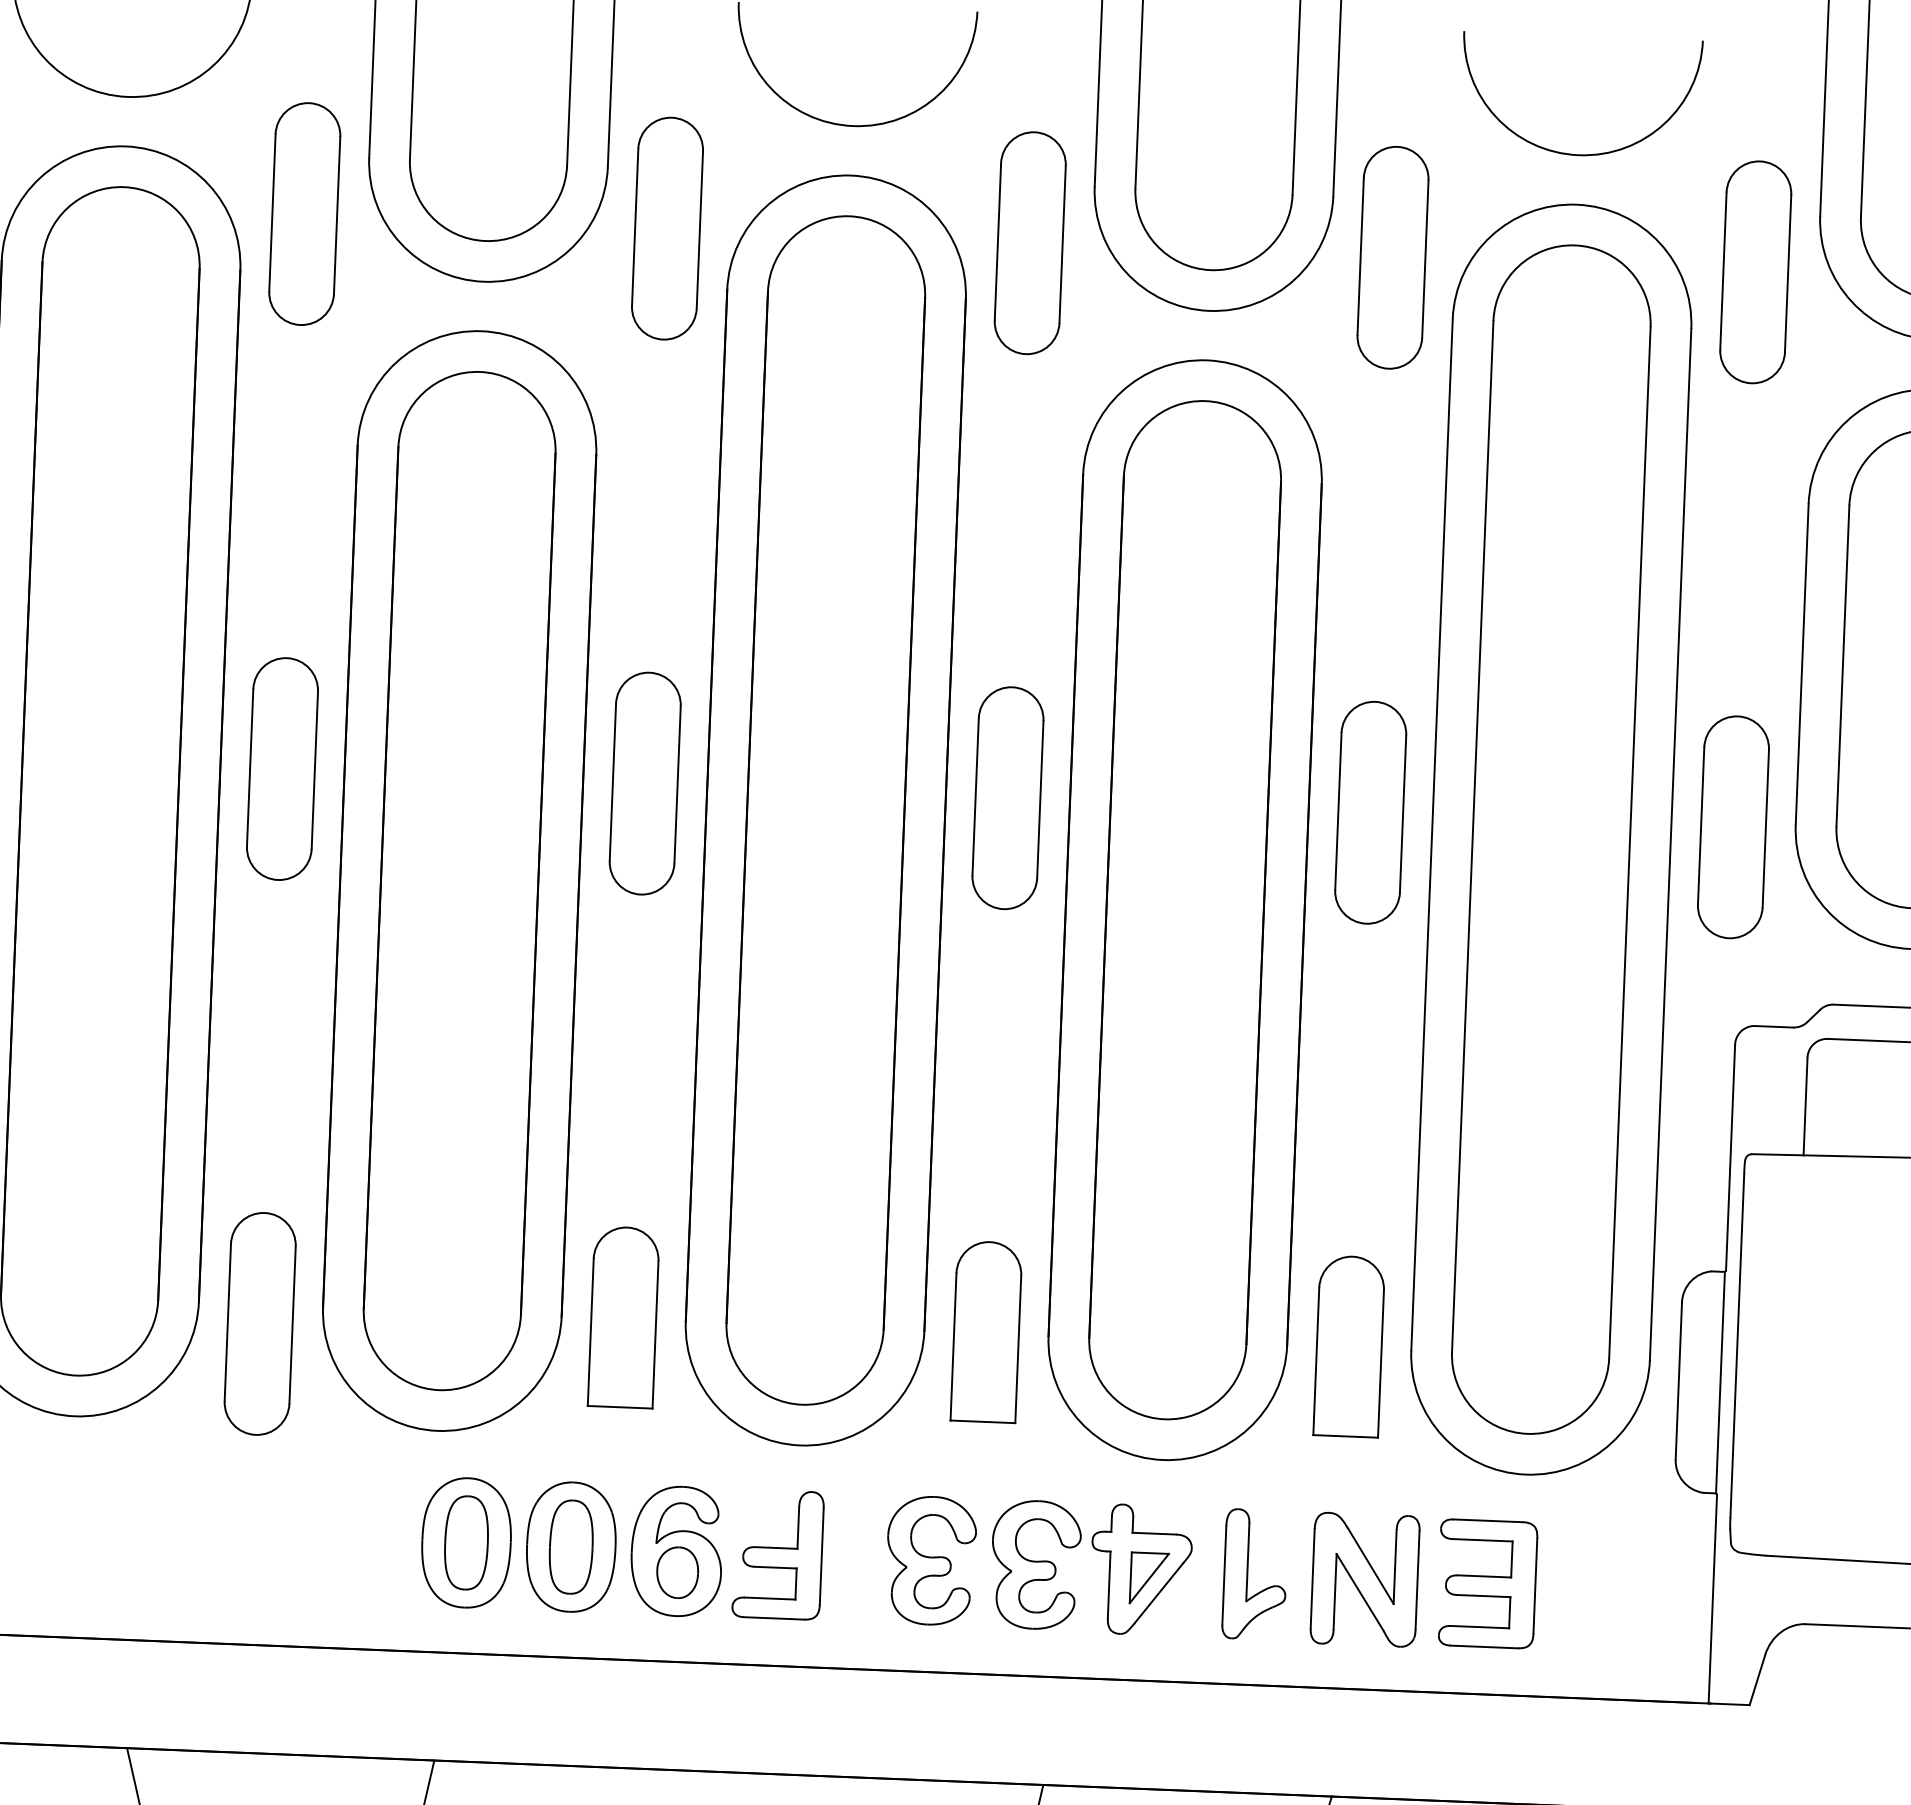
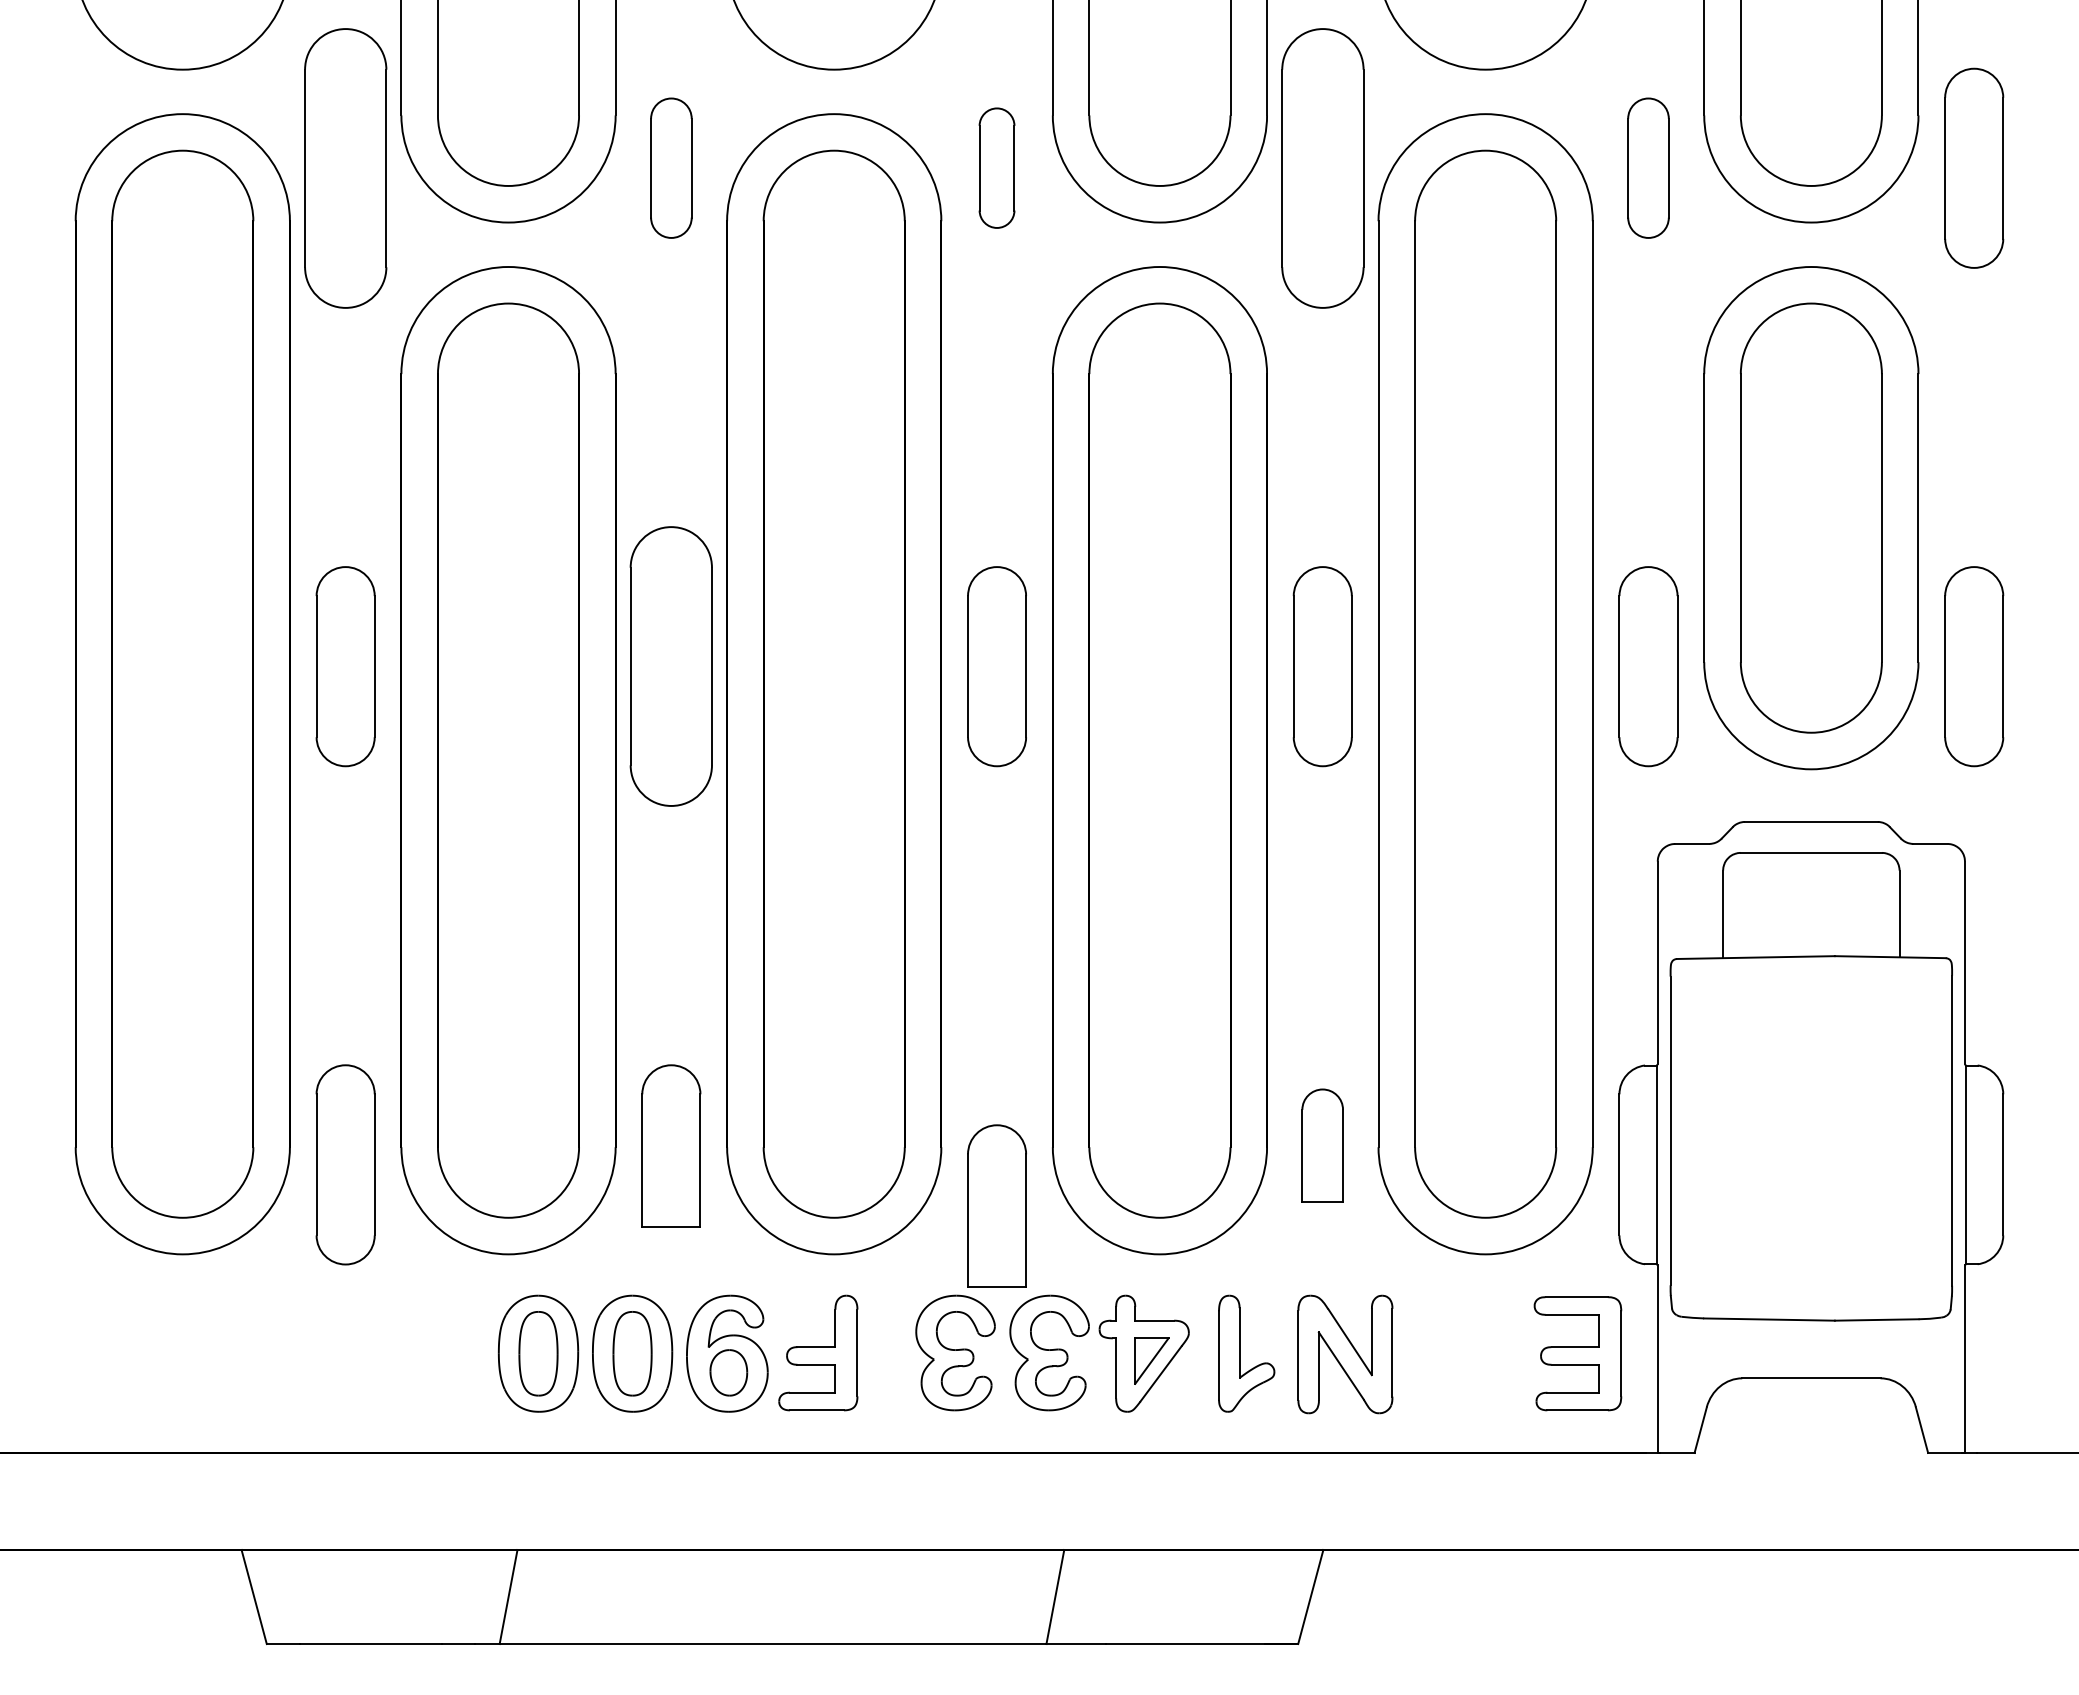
part: (304, 213) -> (345, 167), size x1.4
part: (667, 227) -> (671, 167), size x0.7
part: (1029, 242) -> (996, 167), size x0.6
part: (1392, 256) -> (1322, 167), size x1.4
part: (1755, 271) -> (1648, 167), size x0.7
part: (645, 783) -> (671, 666), size x1.4
part: (985, 1331) -> (996, 1205), moved
part: (1348, 1346) -> (1322, 1145), size x0.7
part: (1486, 1583) -> (1577, 1353), moved

